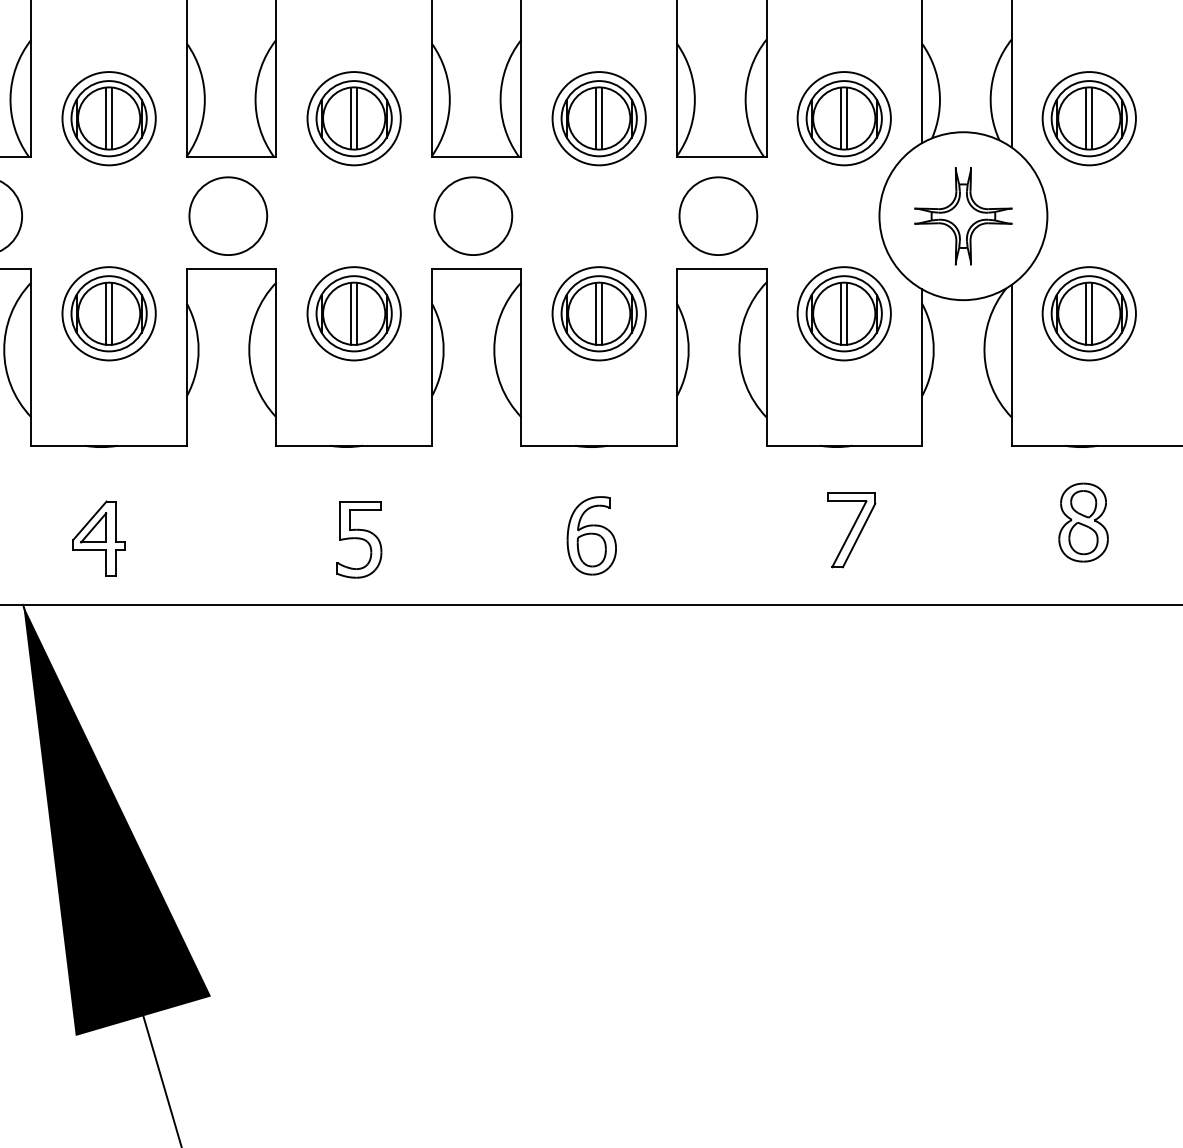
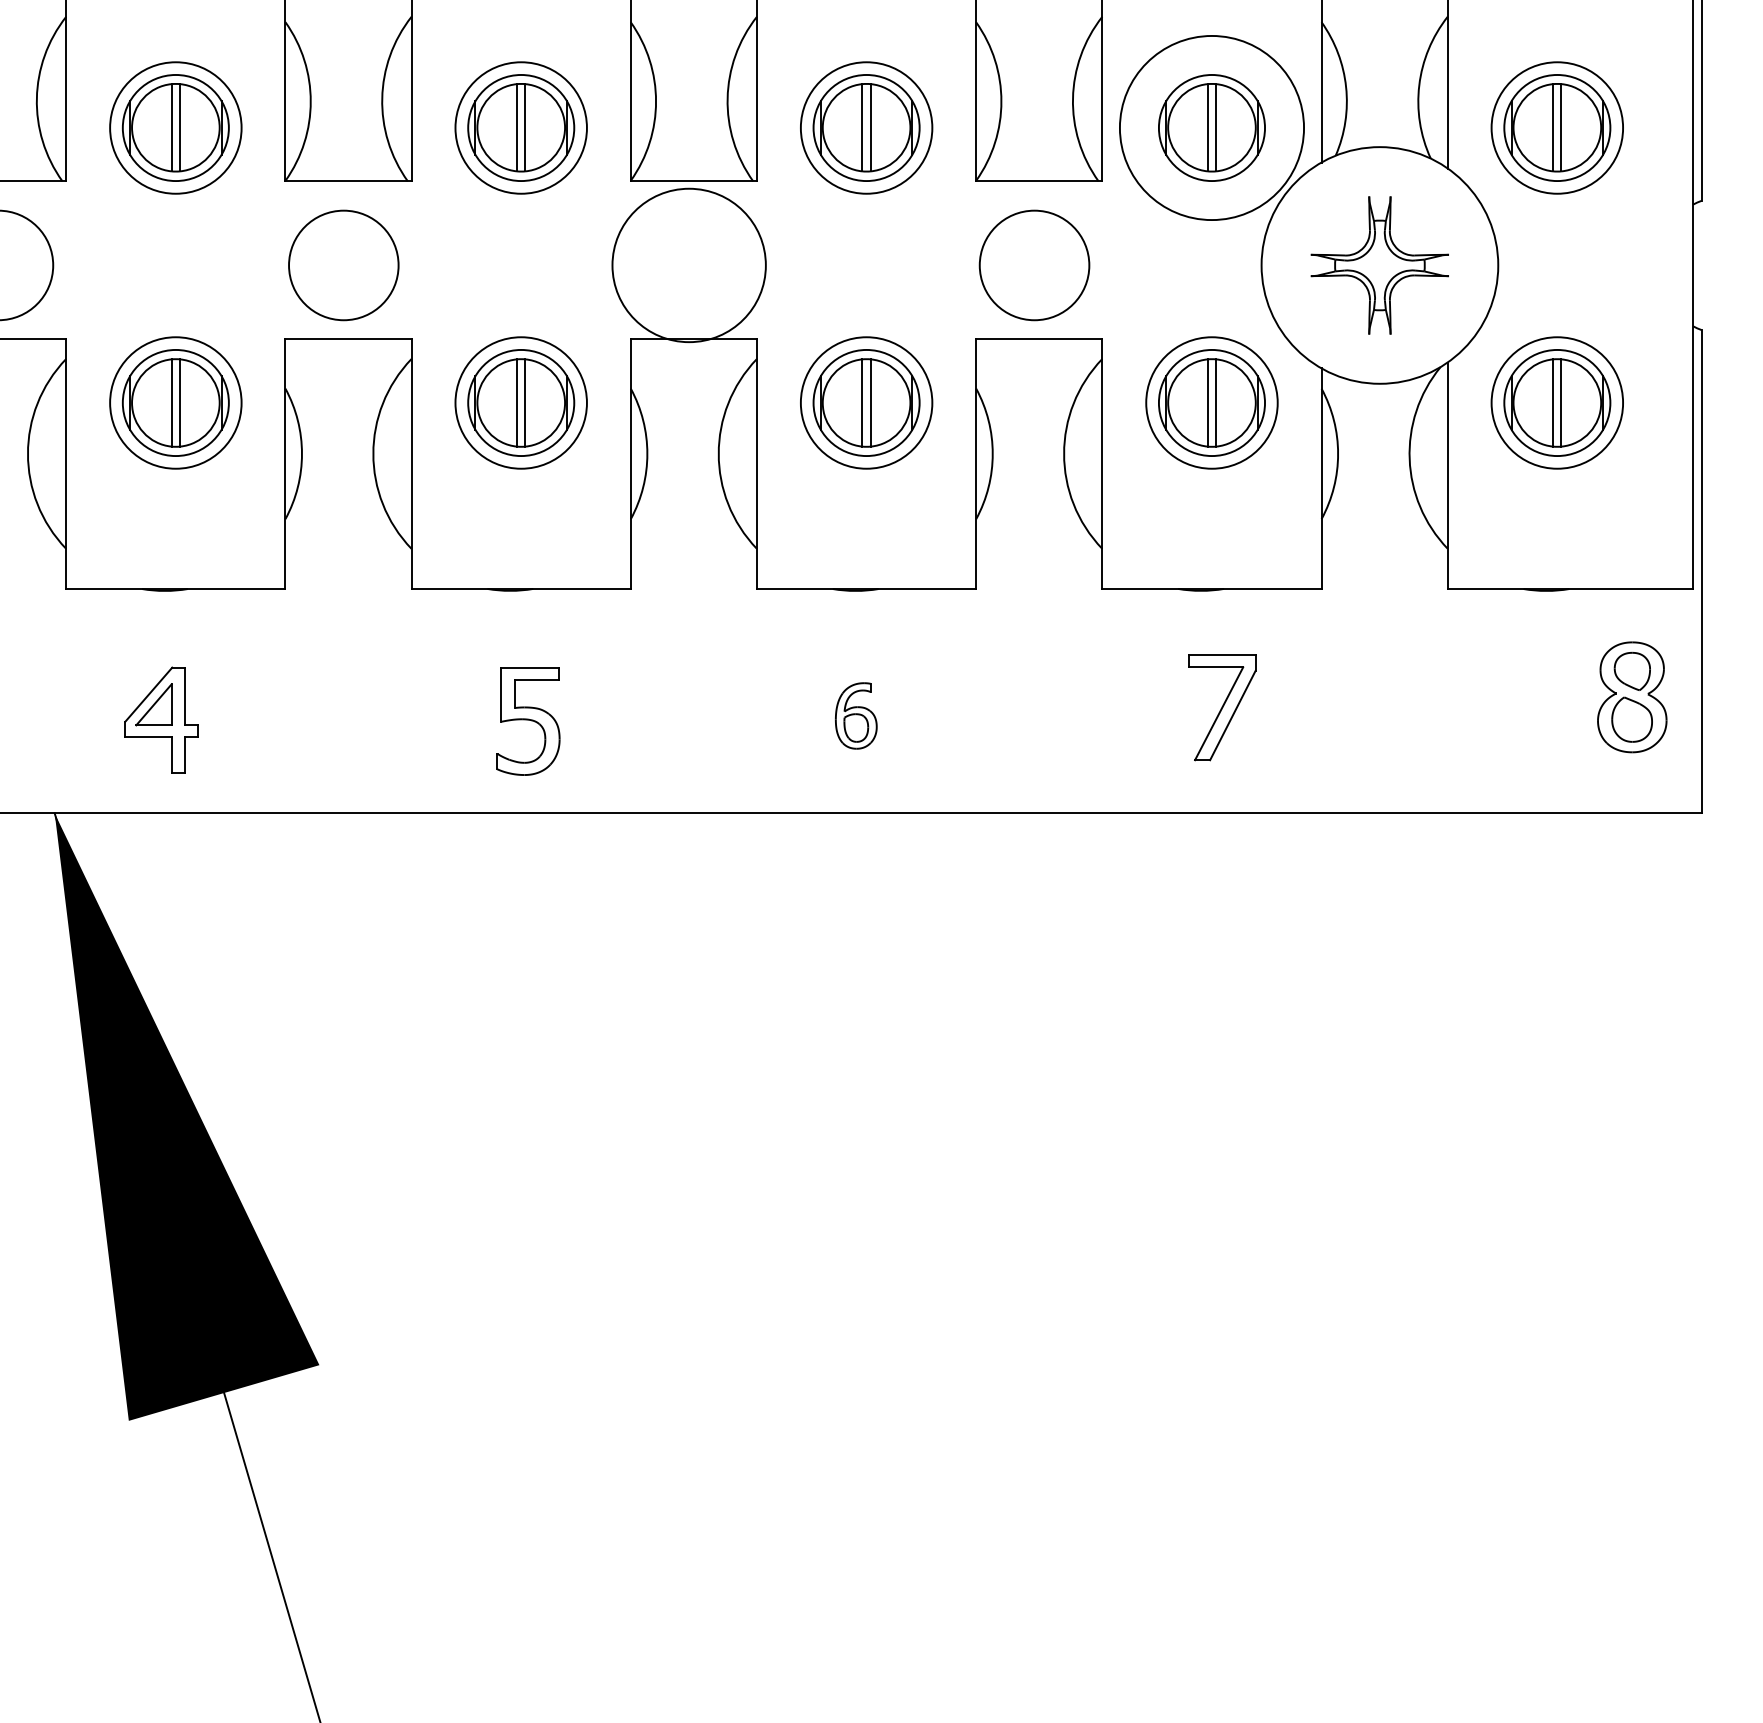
circle: (843, 118) -> (1211, 127), size x1.4
circle: (472, 216) -> (688, 265), size x1.4
part: (1083, 522) -> (1632, 697), moved
part: (592, 535) -> (856, 715), size x0.6

